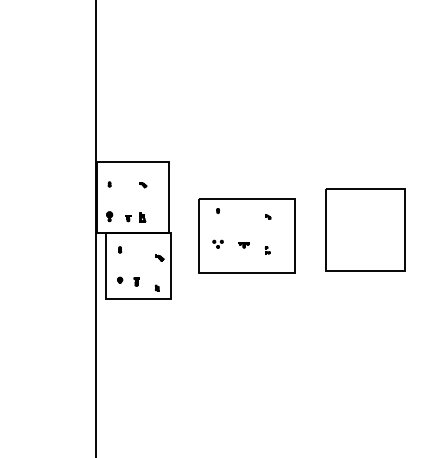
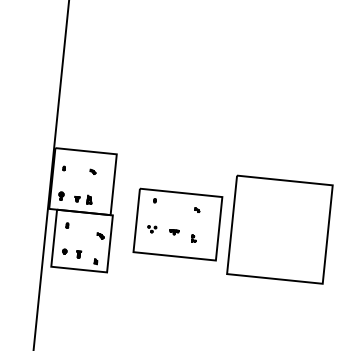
part: (365, 229) -> (279, 229), size x1.4

